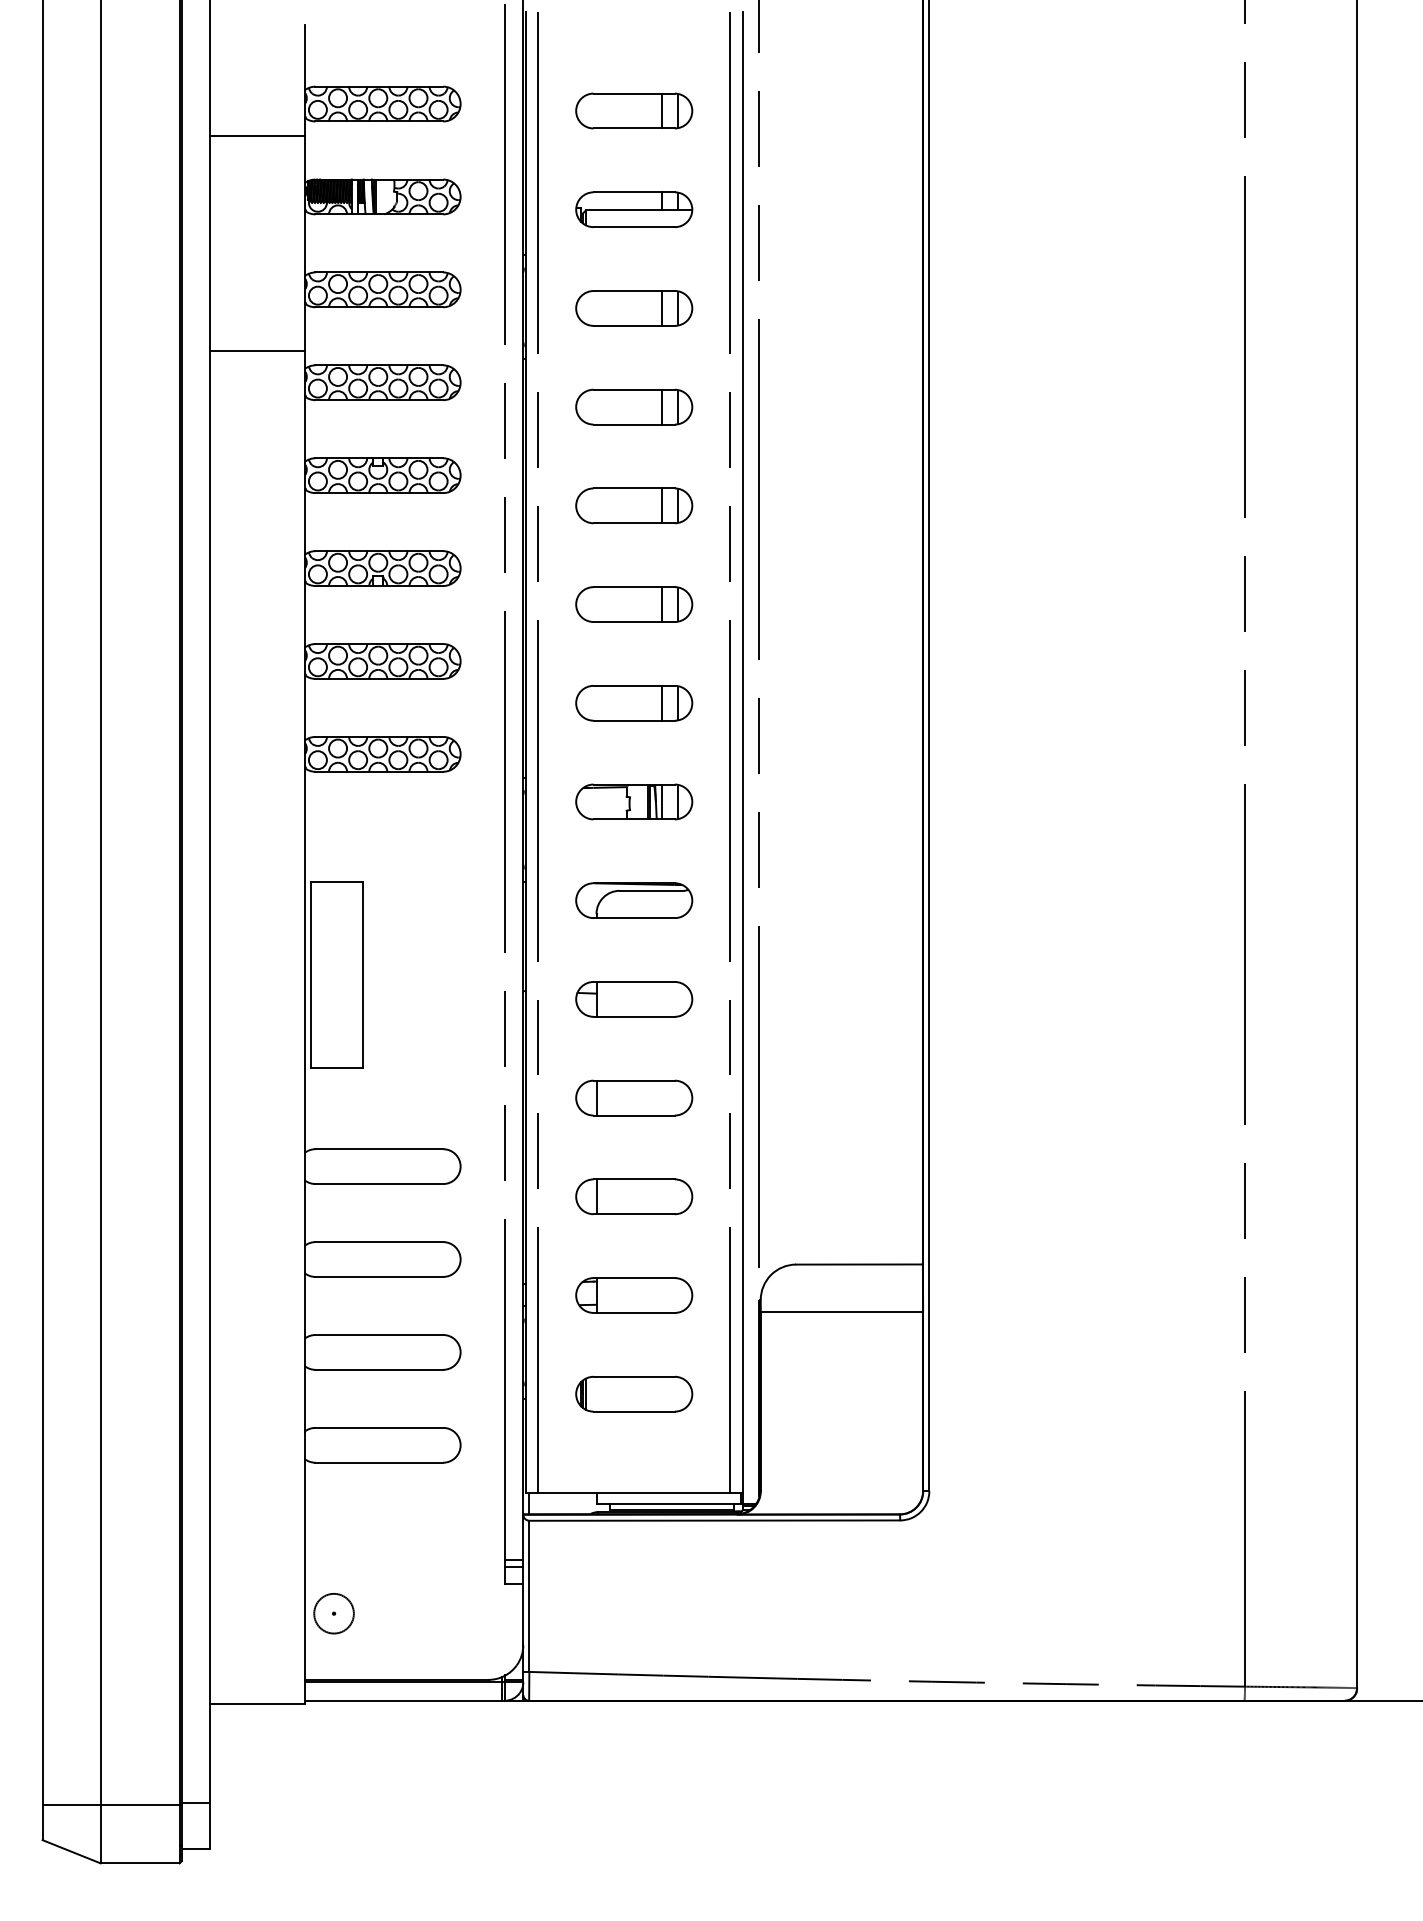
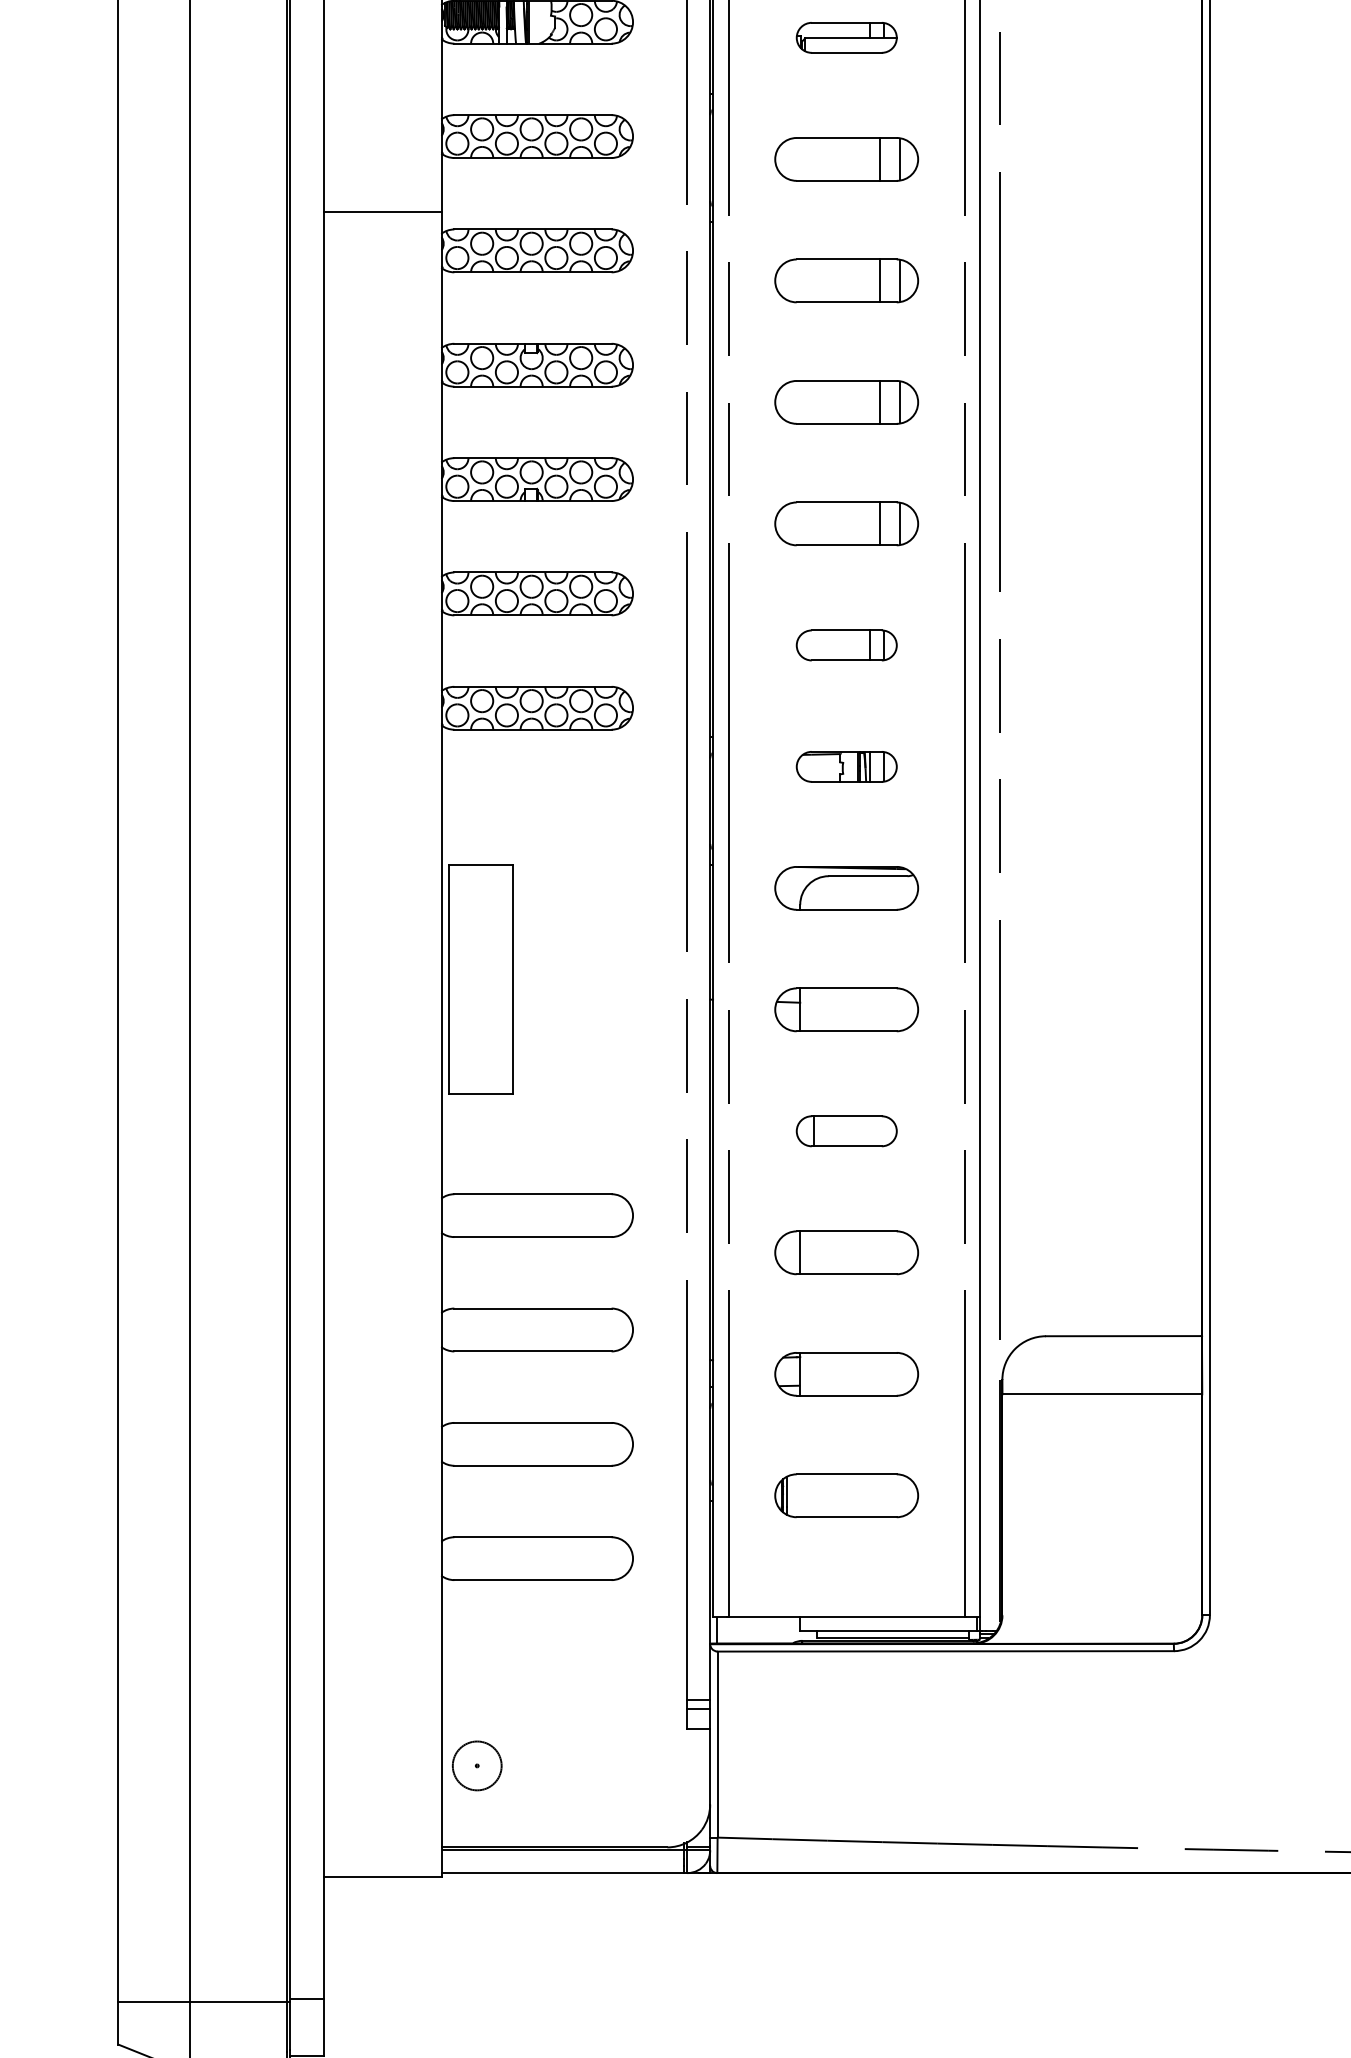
part: (634, 209) -> (847, 37), size x0.7
part: (634, 703) -> (847, 645), size x0.7
part: (634, 801) -> (847, 766), size x0.7
part: (634, 1097) -> (847, 1130), size x0.7

